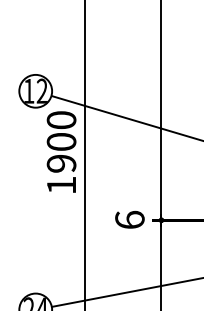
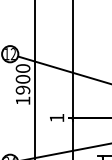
text: (128, 218) -> (56, 117), 6 -> 1

